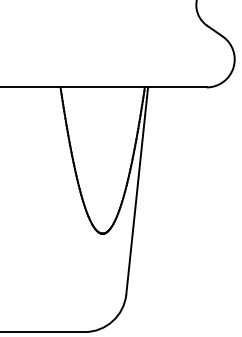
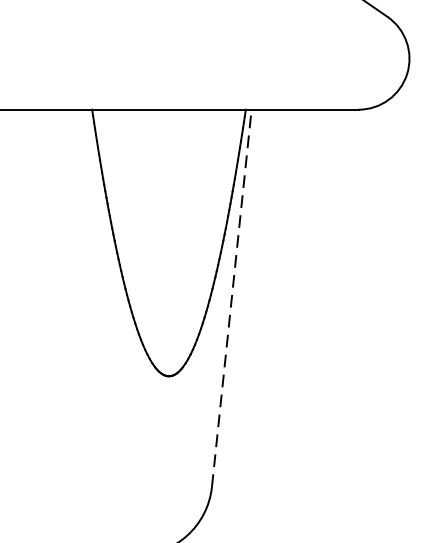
line: (137, 190) -> (232, 297), solid -> dashed

